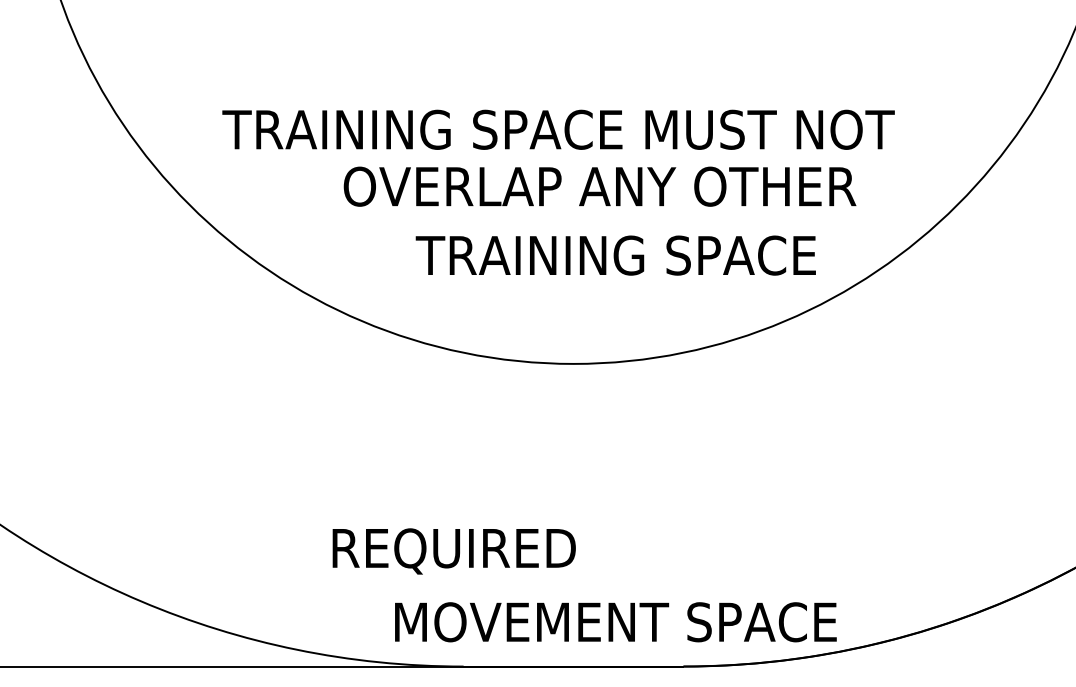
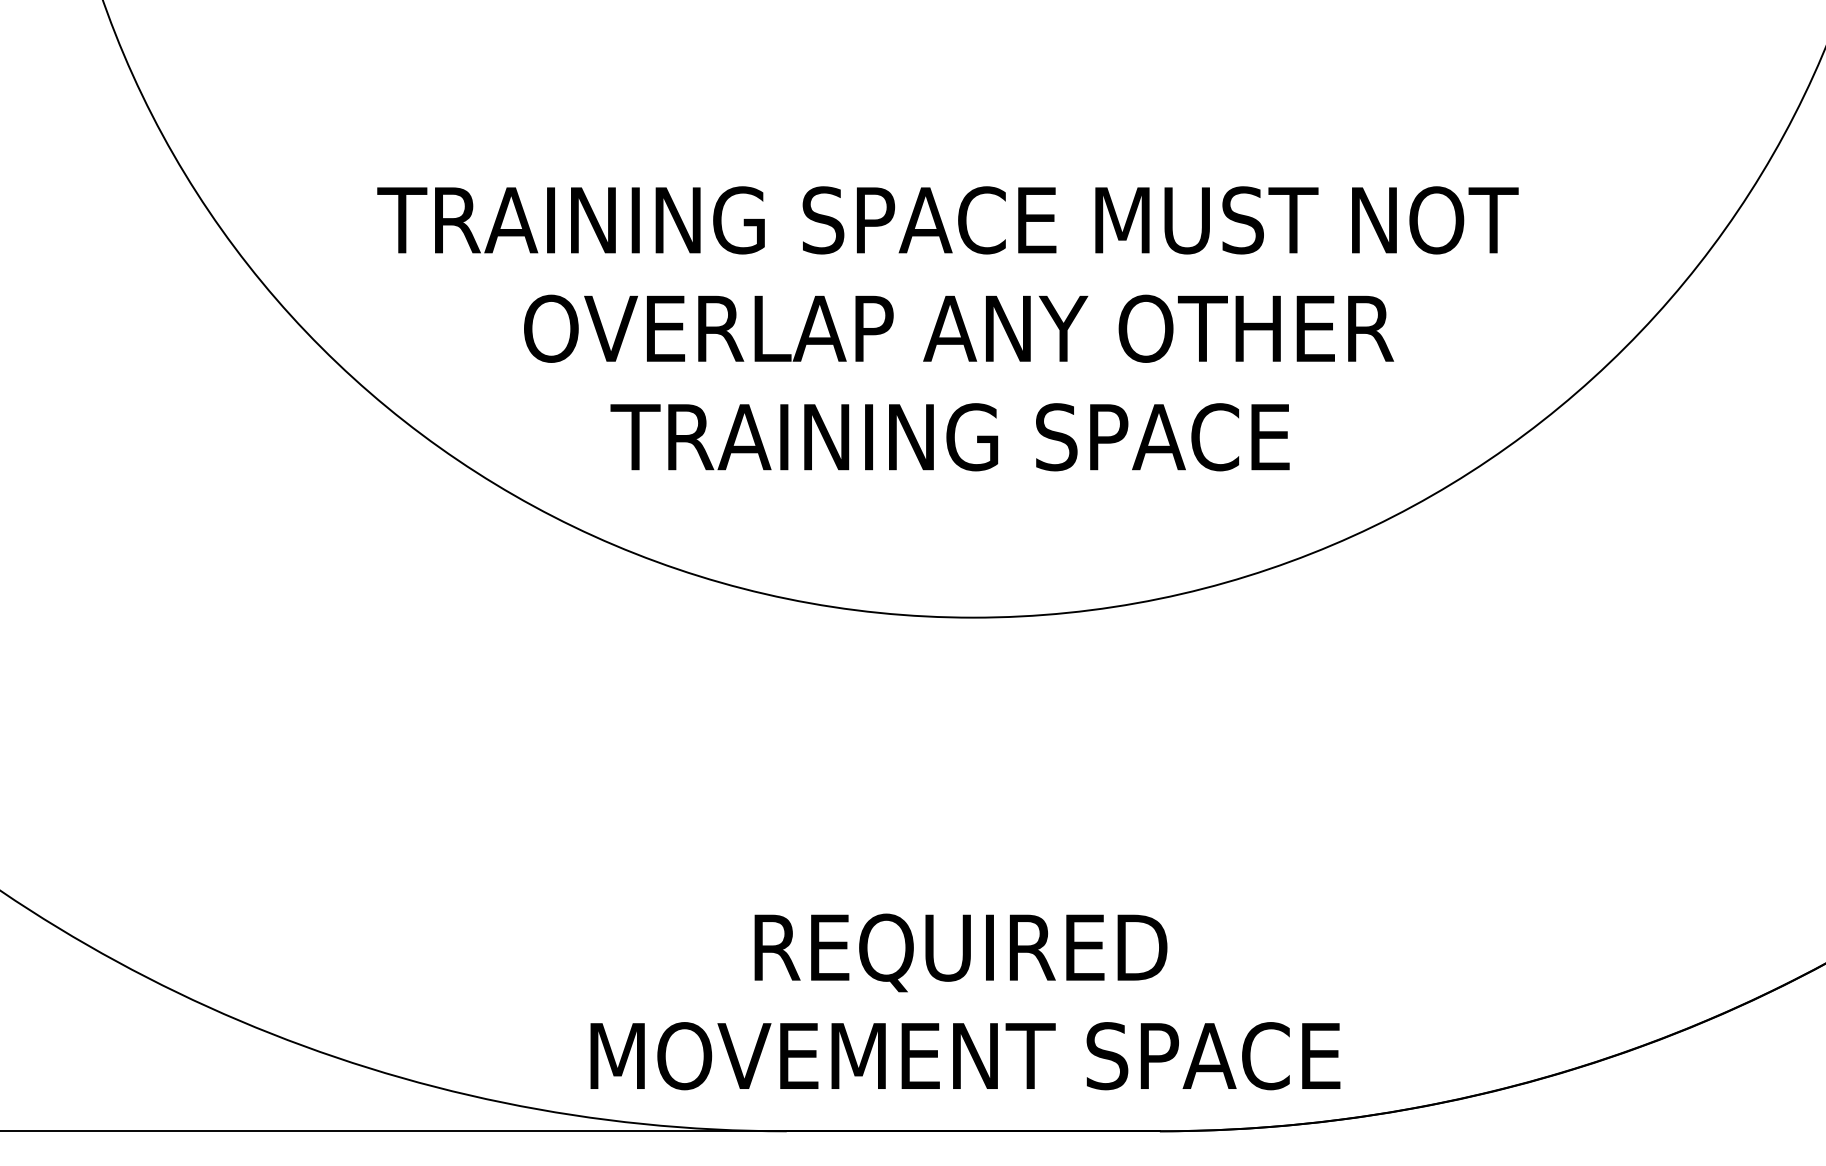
text: (599, 186) -> (957, 328), moved
text: (615, 255) -> (949, 437), moved
text: (453, 551) -> (959, 952), moved
text: (615, 622) -> (964, 1056), moved

